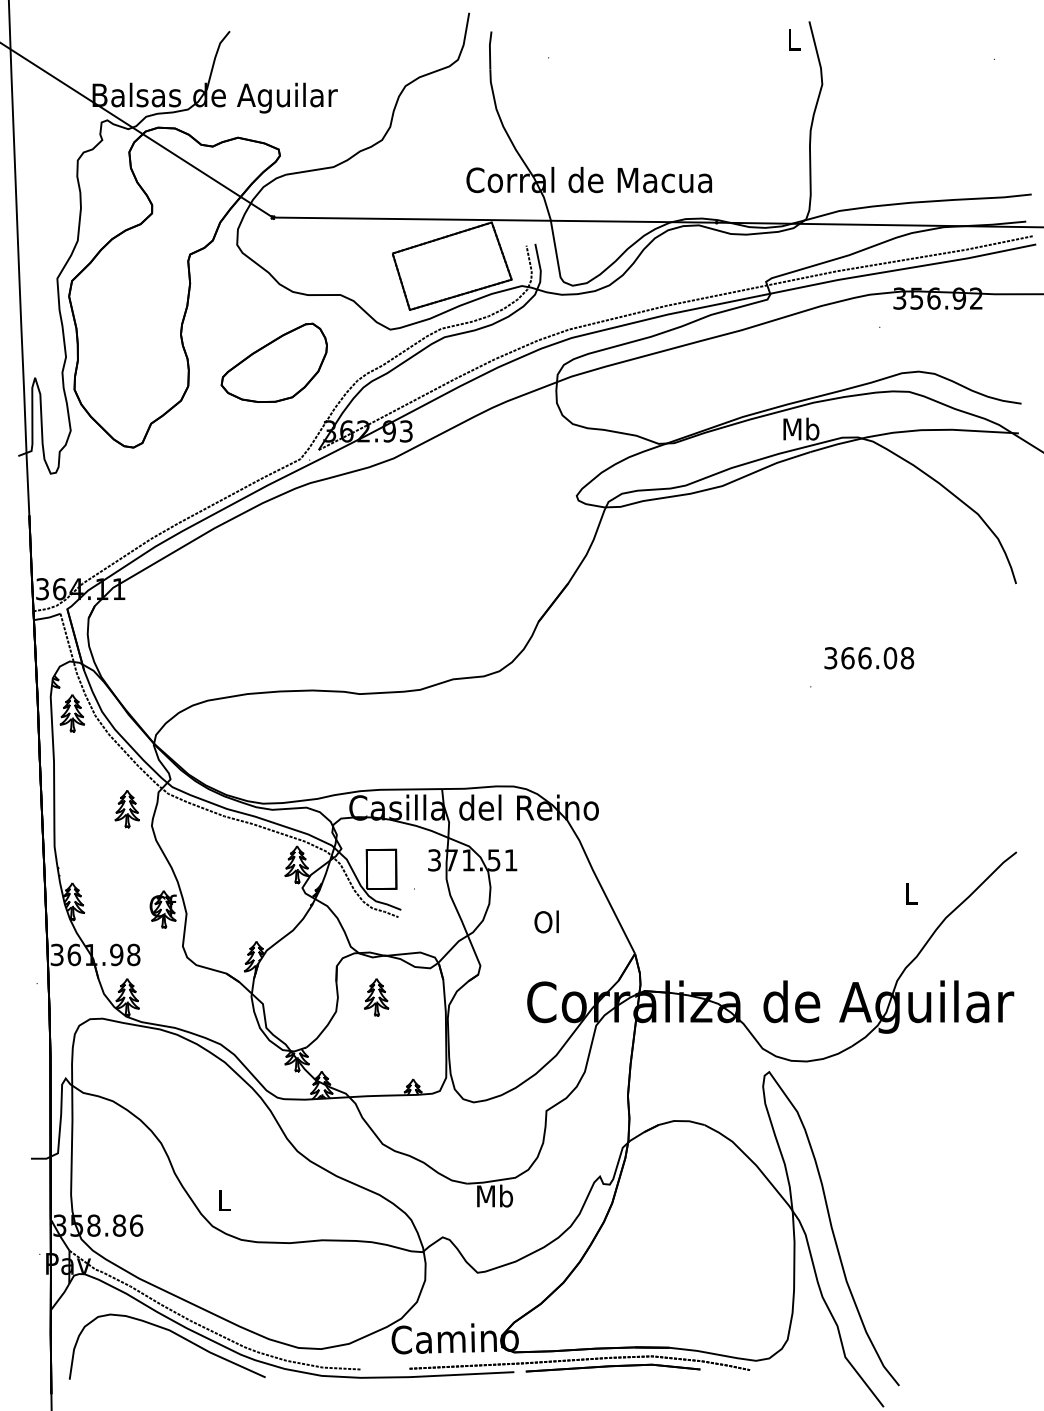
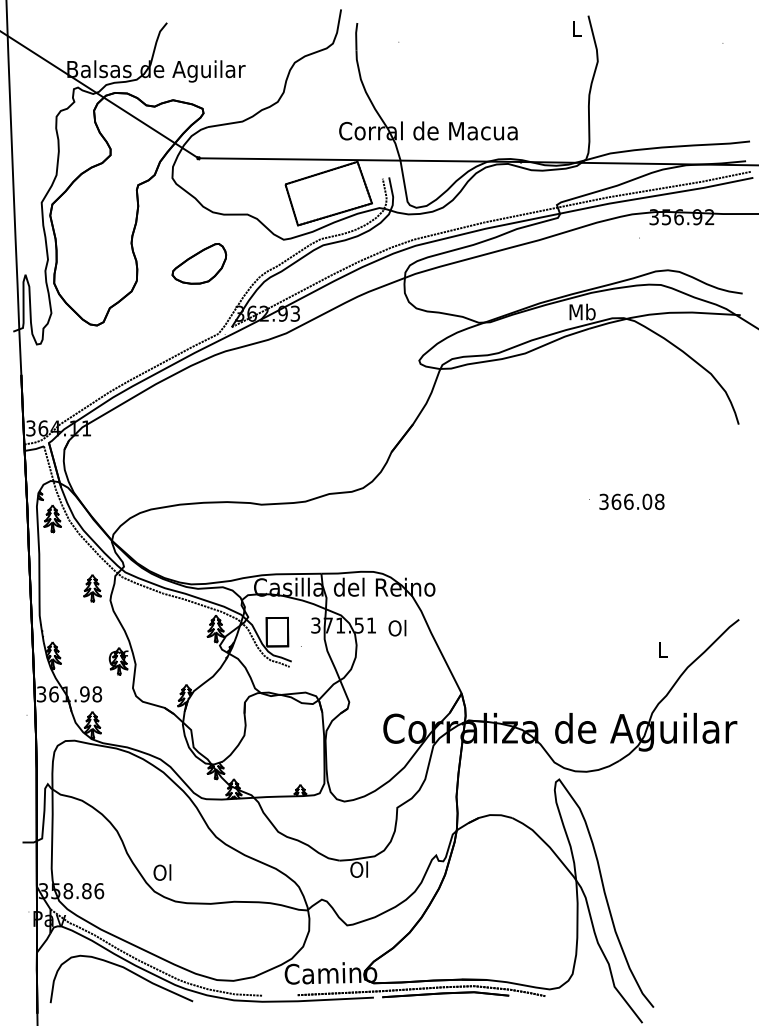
part: (273, 362) -> (198, 263), size x0.7
text: (869, 658) -> (632, 502), moved
text: (546, 921) -> (397, 627), moved
part: (376, 997) -> (273, 725), removed
text: (495, 1195) -> (360, 869), Mb -> Ol
text: (223, 1199) -> (162, 872), L -> Ol

